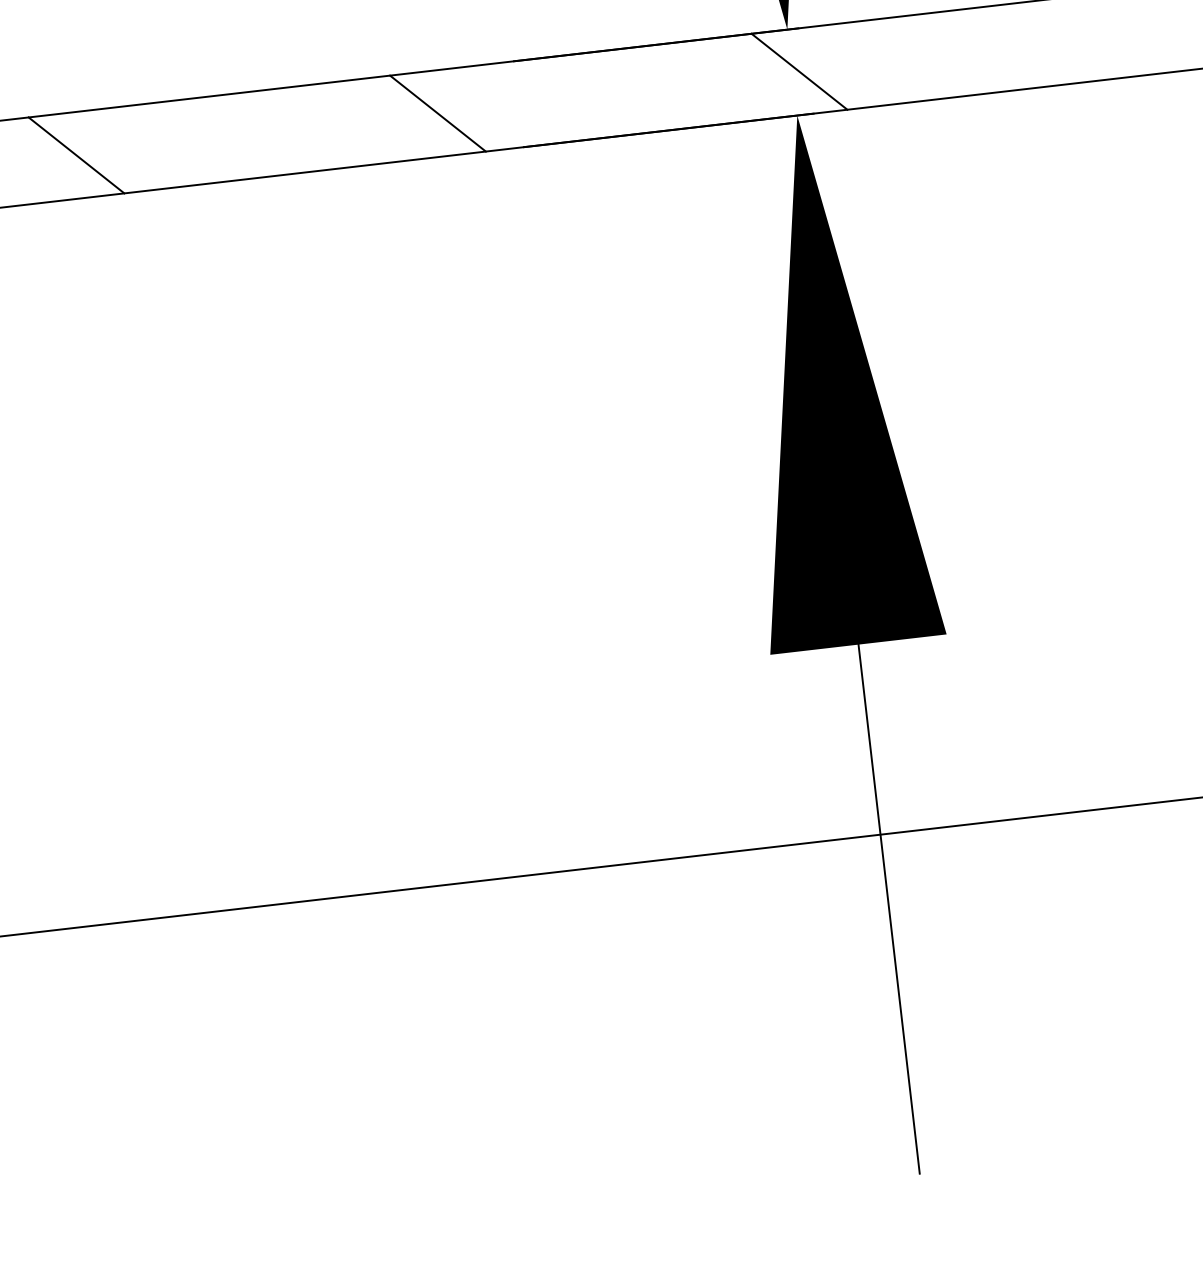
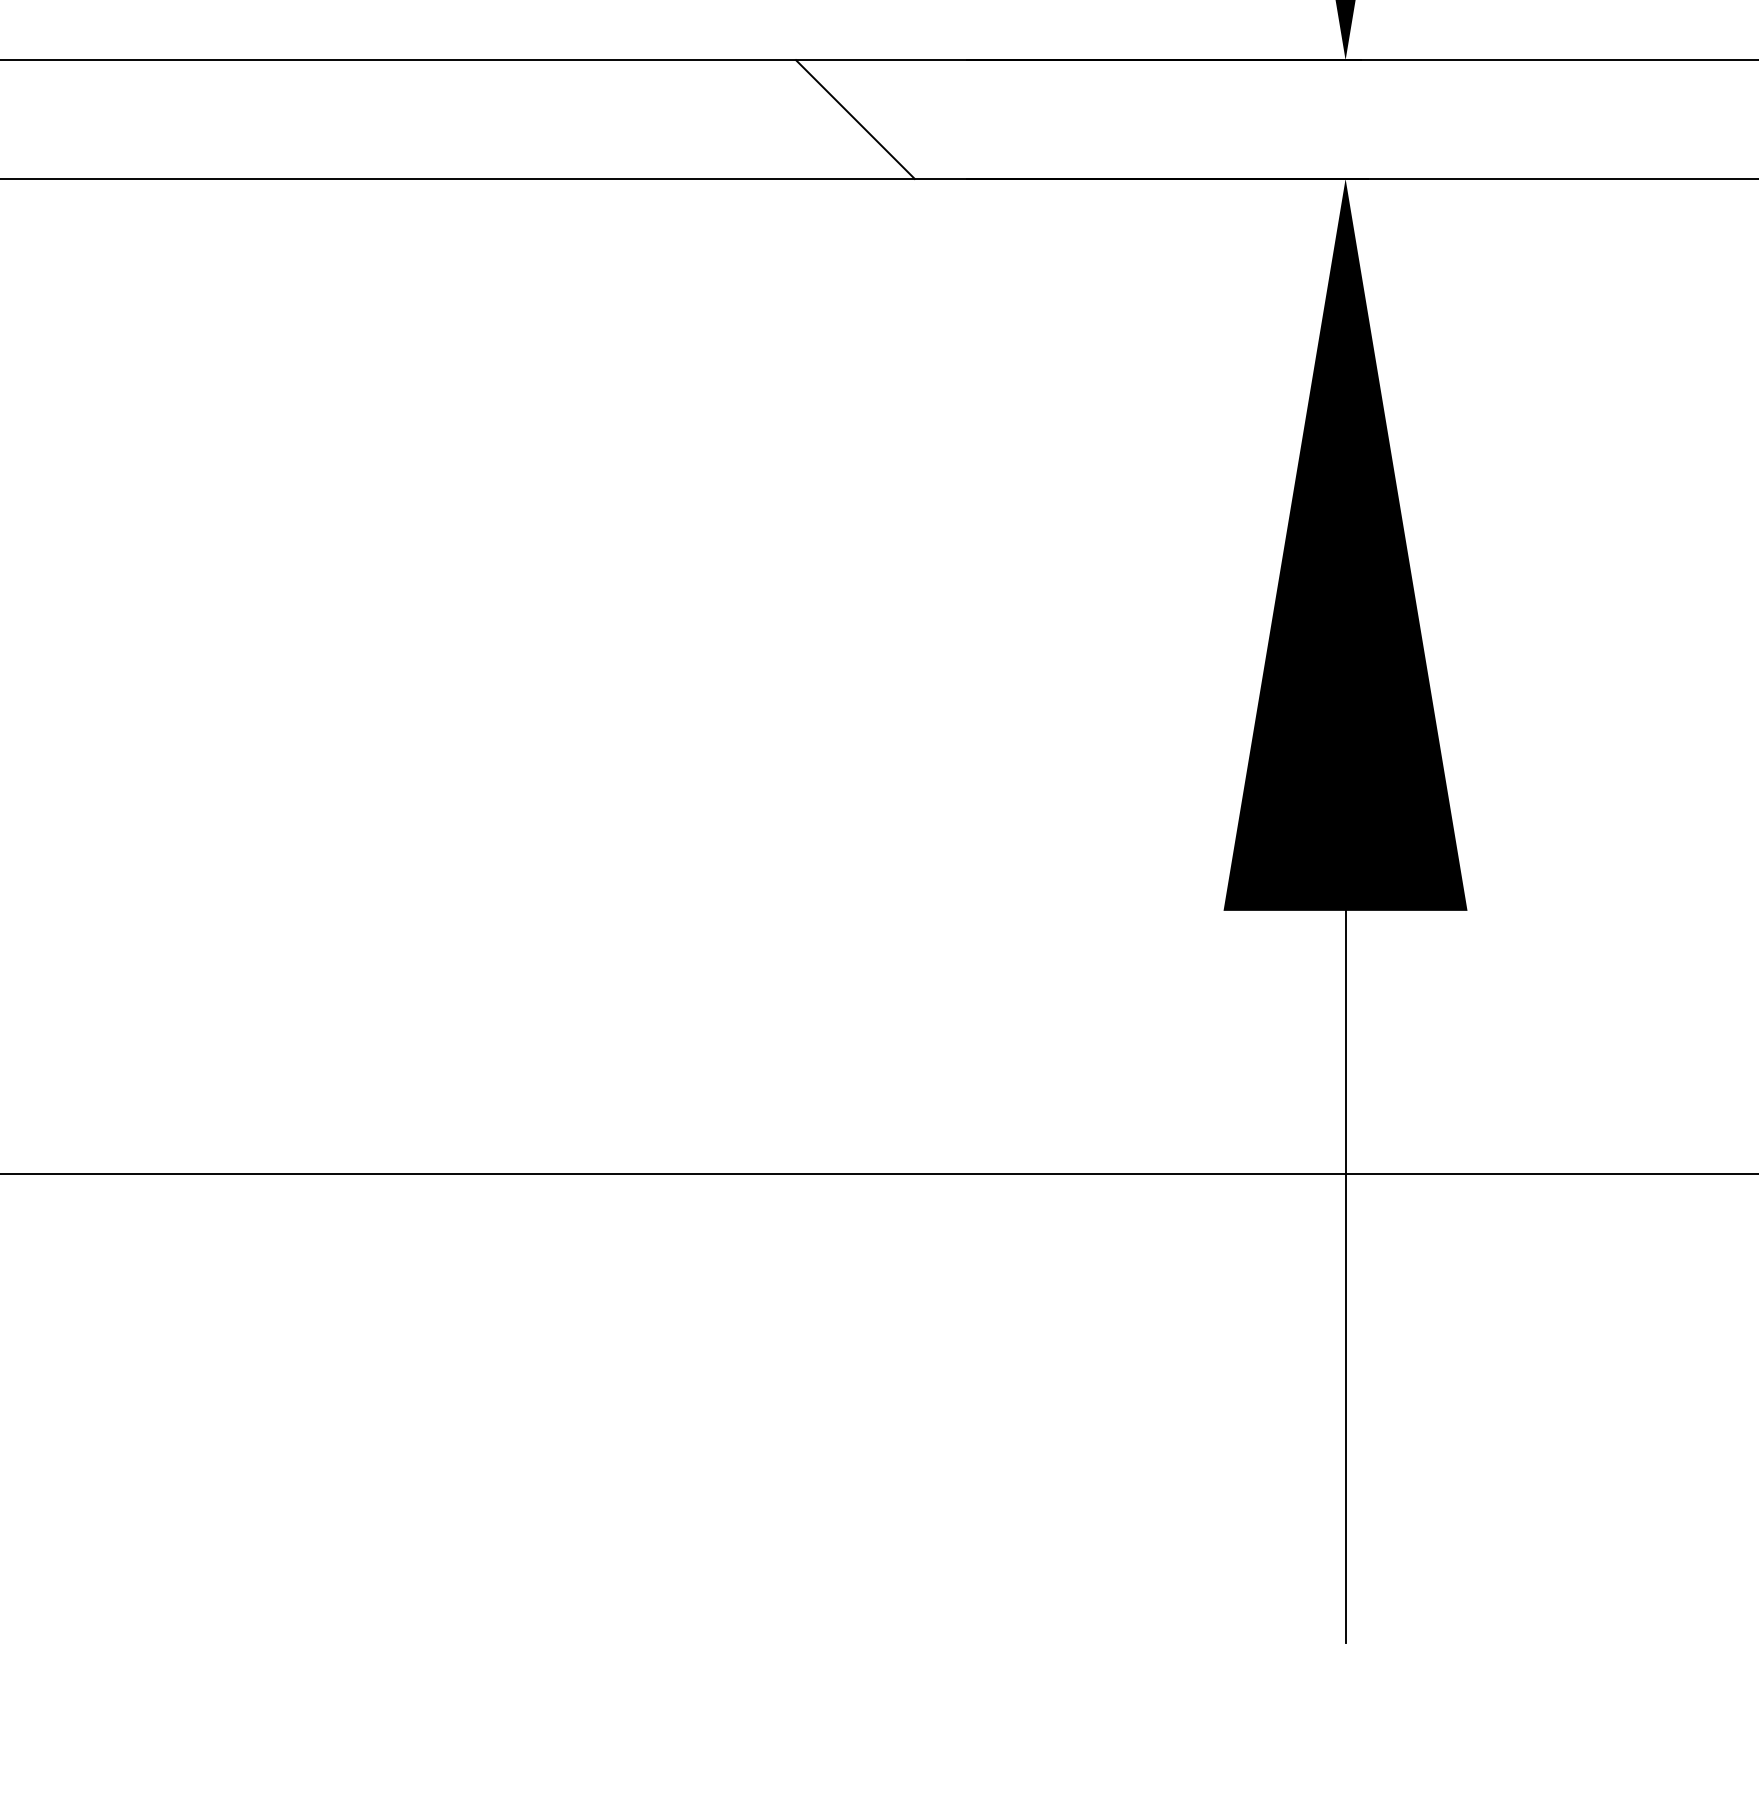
line: (799, 71) -> (1355, 119), removed
line: (76, 155) -> (355, 119), removed

